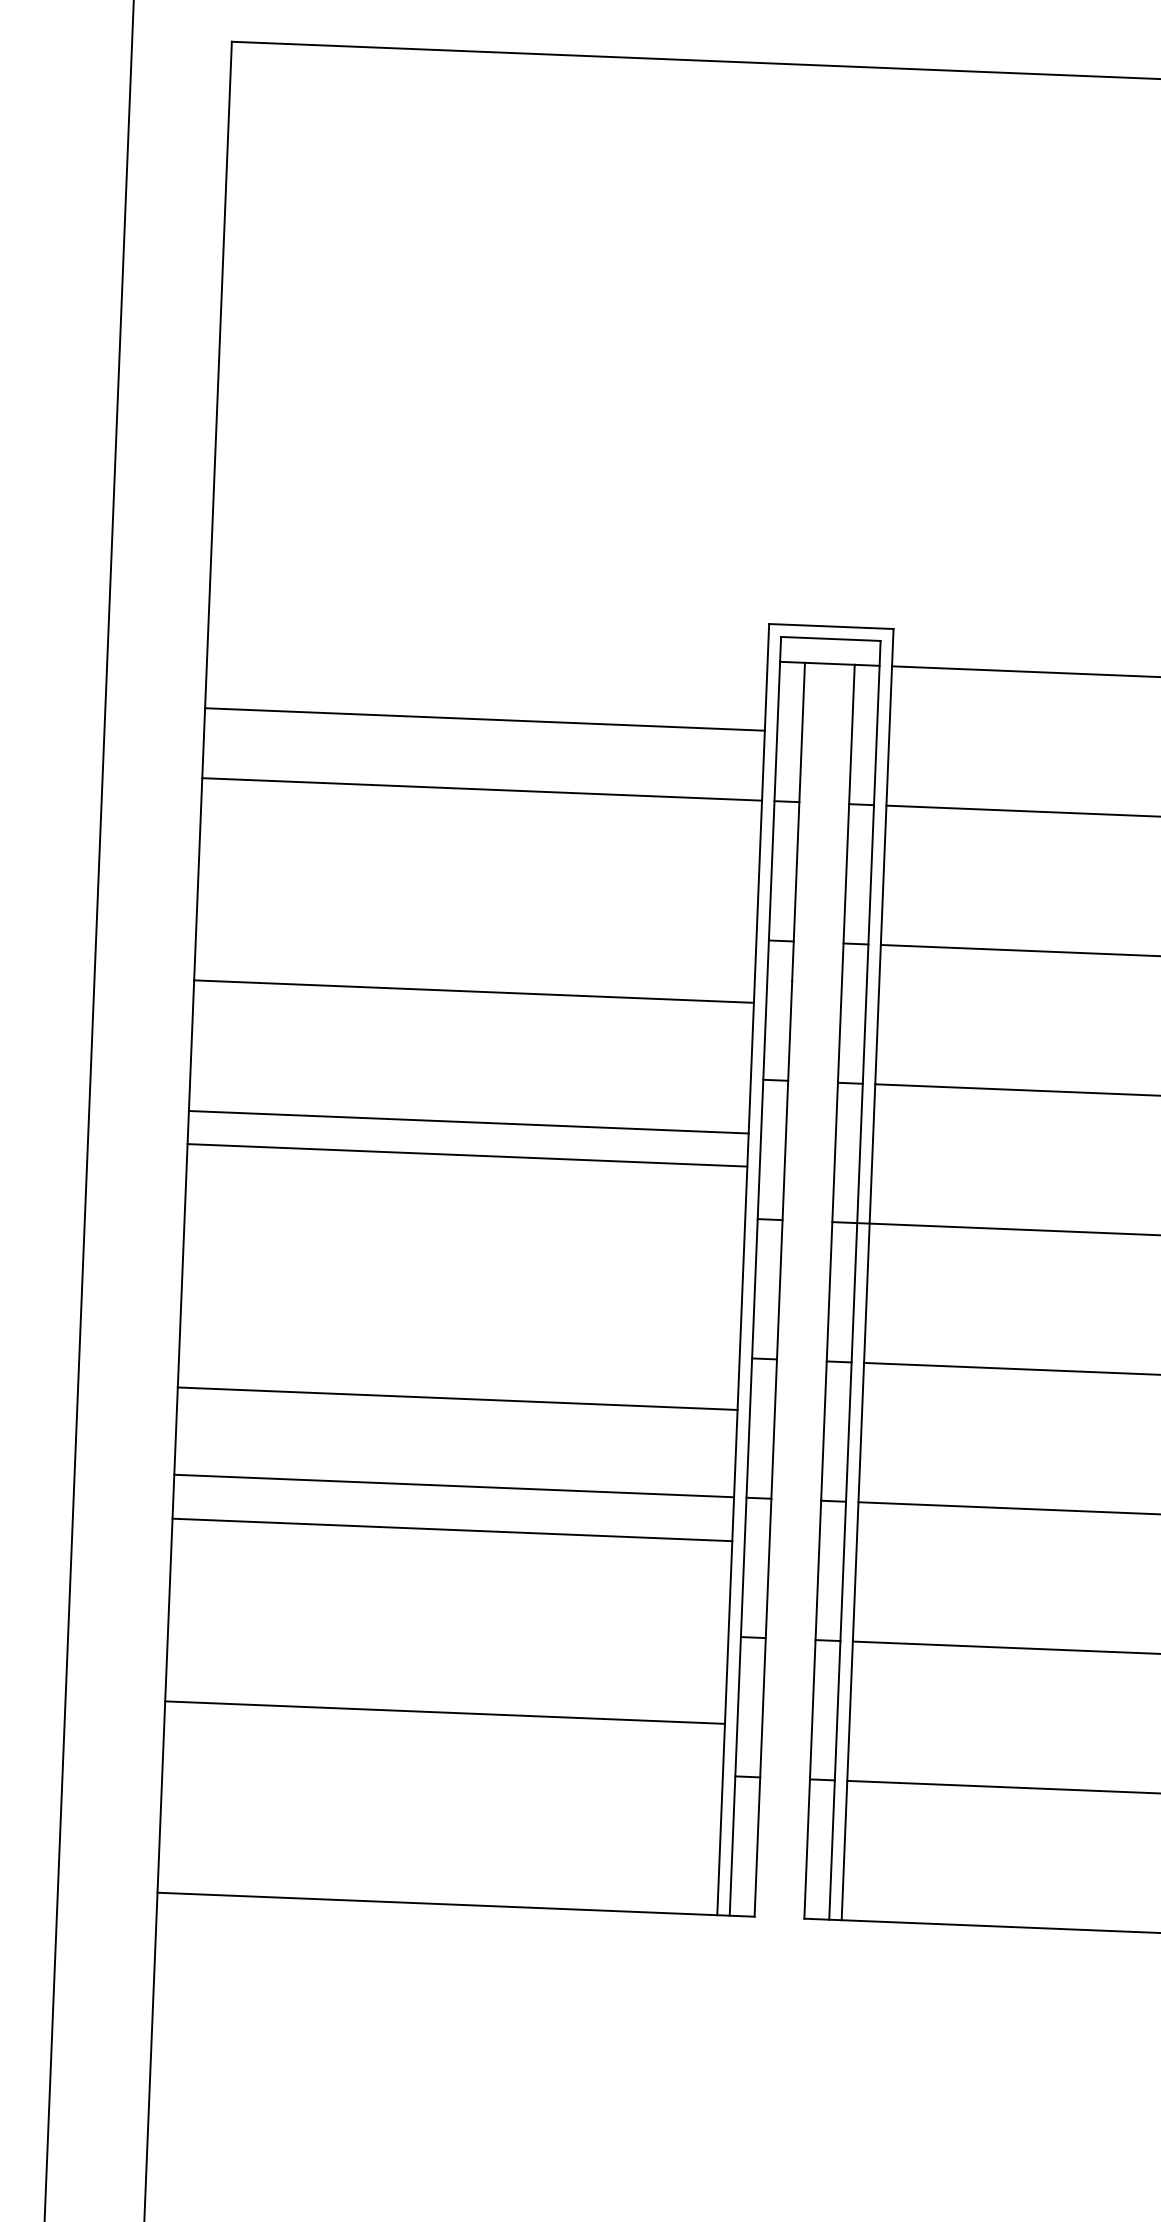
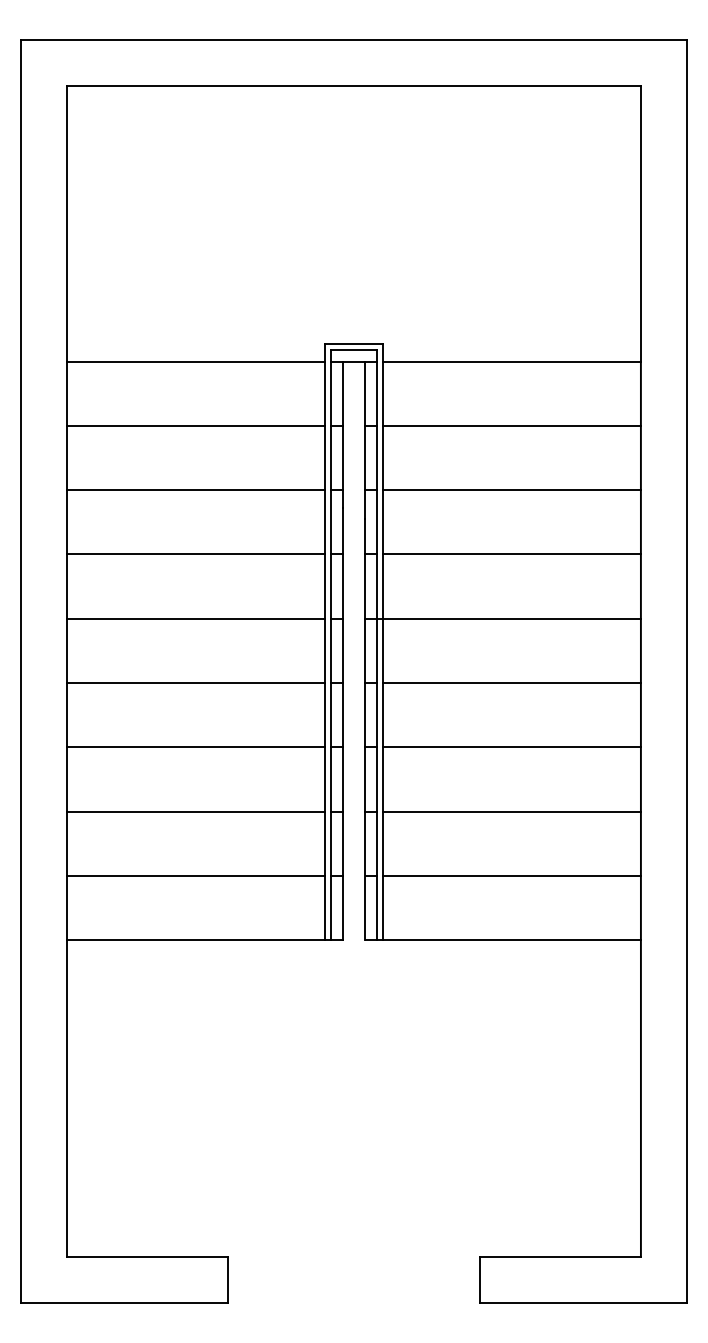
line: (485, 719) -> (196, 361), moved
line: (474, 992) -> (196, 490), moved
line: (469, 1122) -> (196, 554), moved
line: (468, 1154) -> (196, 618), moved
line: (458, 1397) -> (196, 682), moved
line: (453, 1529) -> (196, 811), moved
line: (445, 1712) -> (196, 875), moved

